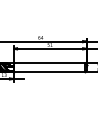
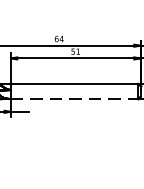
line: (49, 71) -> (74, 98), solid -> dashed

